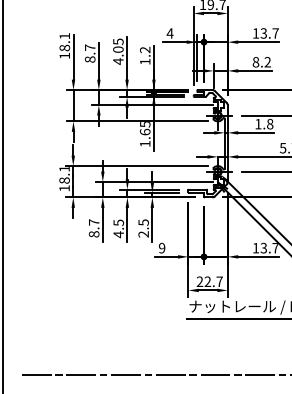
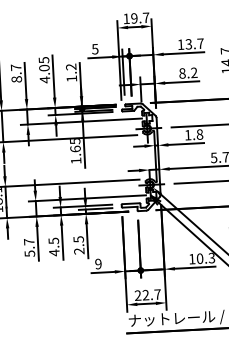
text: (169, 33) -> (94, 49), 4 -> 5
text: (93, 234) -> (29, 253), 8.7 -> 5.7
text: (269, 247) -> (205, 257), 13.7 -> 10.3

